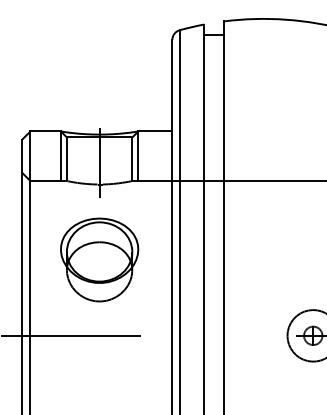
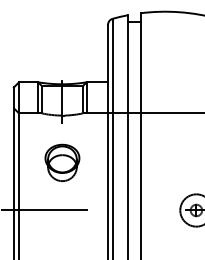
part: (99, 259) -> (62, 162), size x0.7

